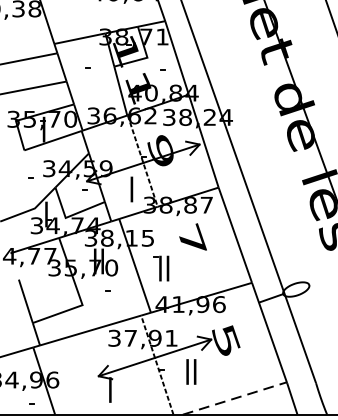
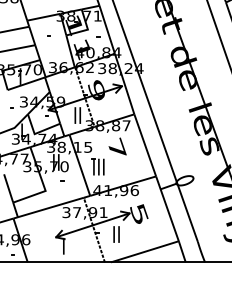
text: (131, 189) -> (77, 115), I -> II
text: (163, 267) -> (98, 166), II -> III
line: (235, 398) -> (145, 251), dashed -> solid

